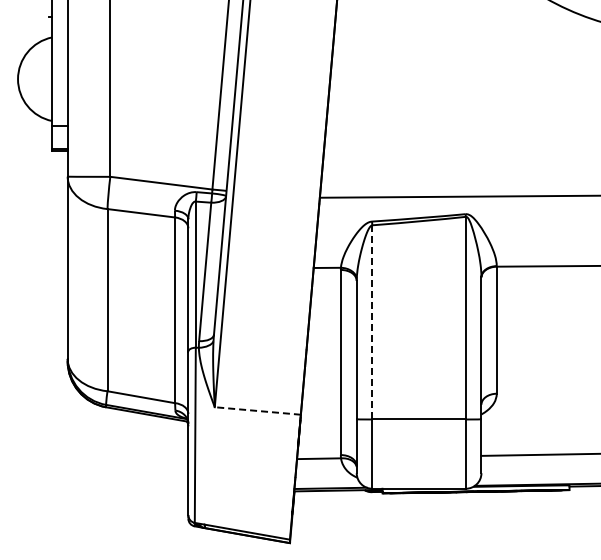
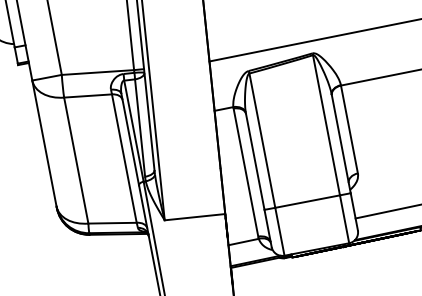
line: (372, 321) -> (262, 140), dashed -> solid
line: (257, 410) -> (194, 216), dashed -> solid

